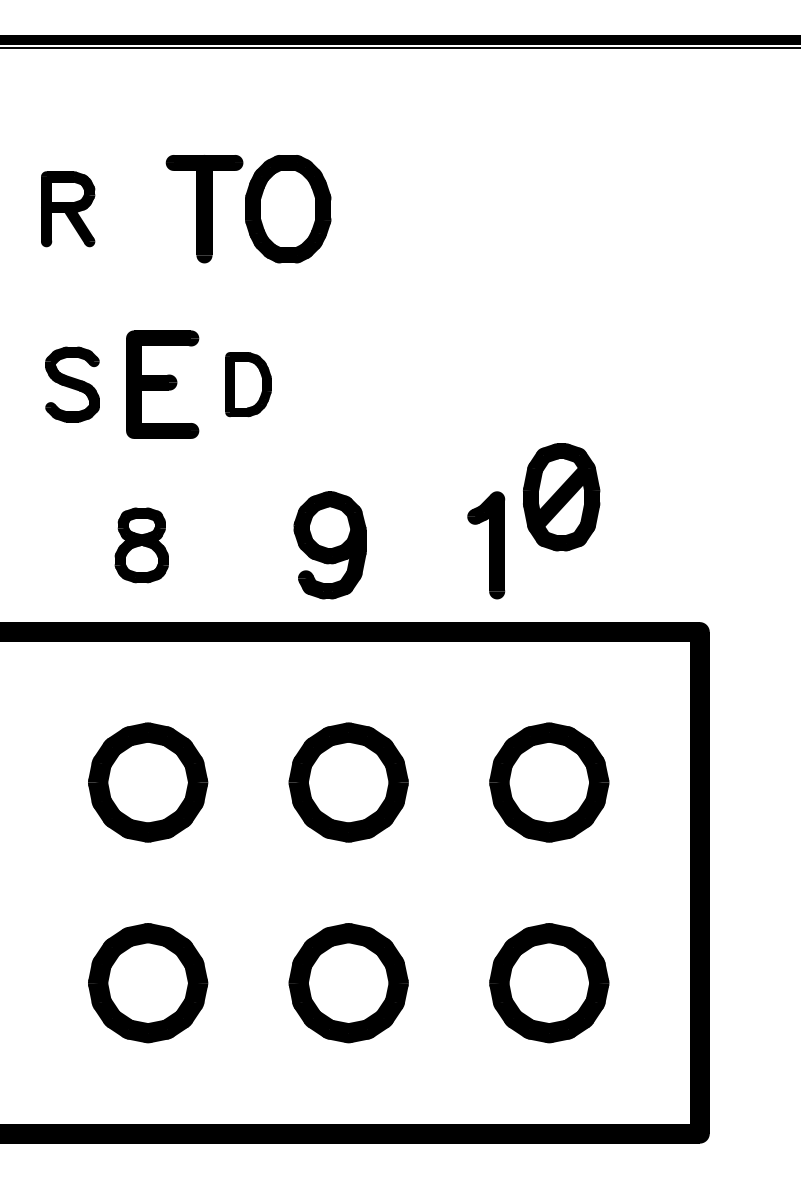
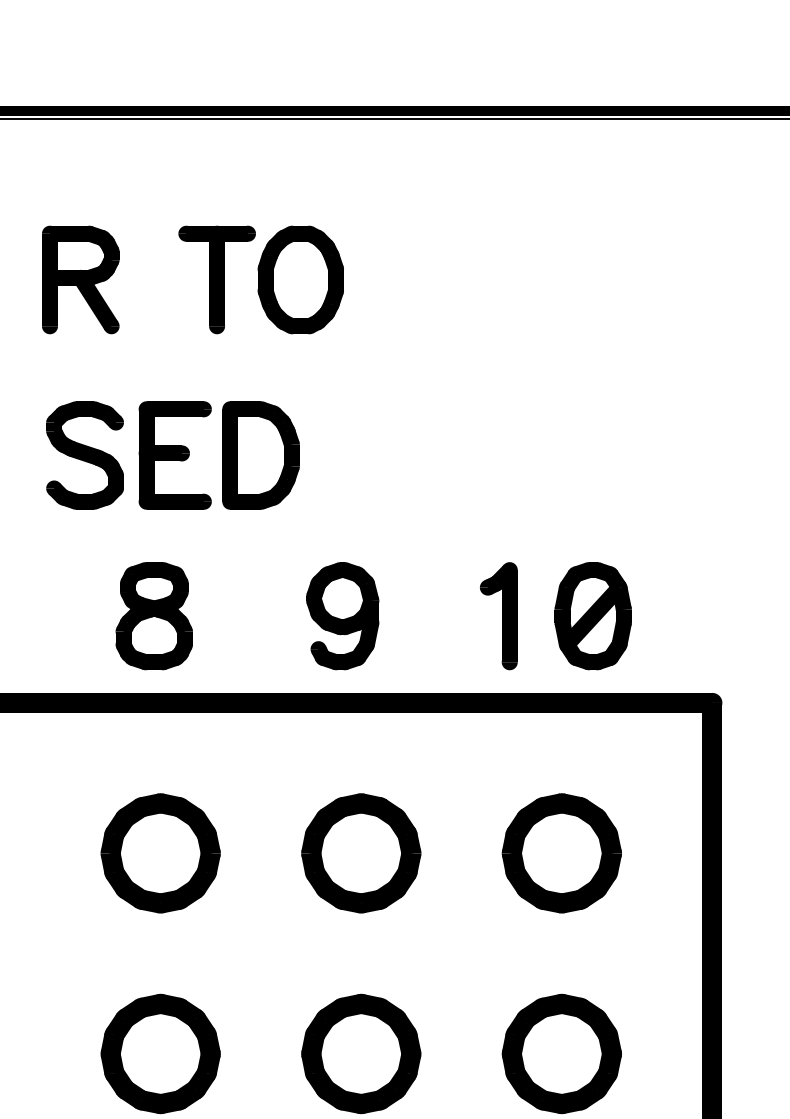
part: (67, 209) -> (80, 280), size x1.43
part: (72, 384) -> (85, 455), size x1.43
part: (248, 384) -> (261, 455), size x1.67
part: (561, 497) -> (593, 616), moved
part: (141, 545) -> (154, 616), size x1.43

